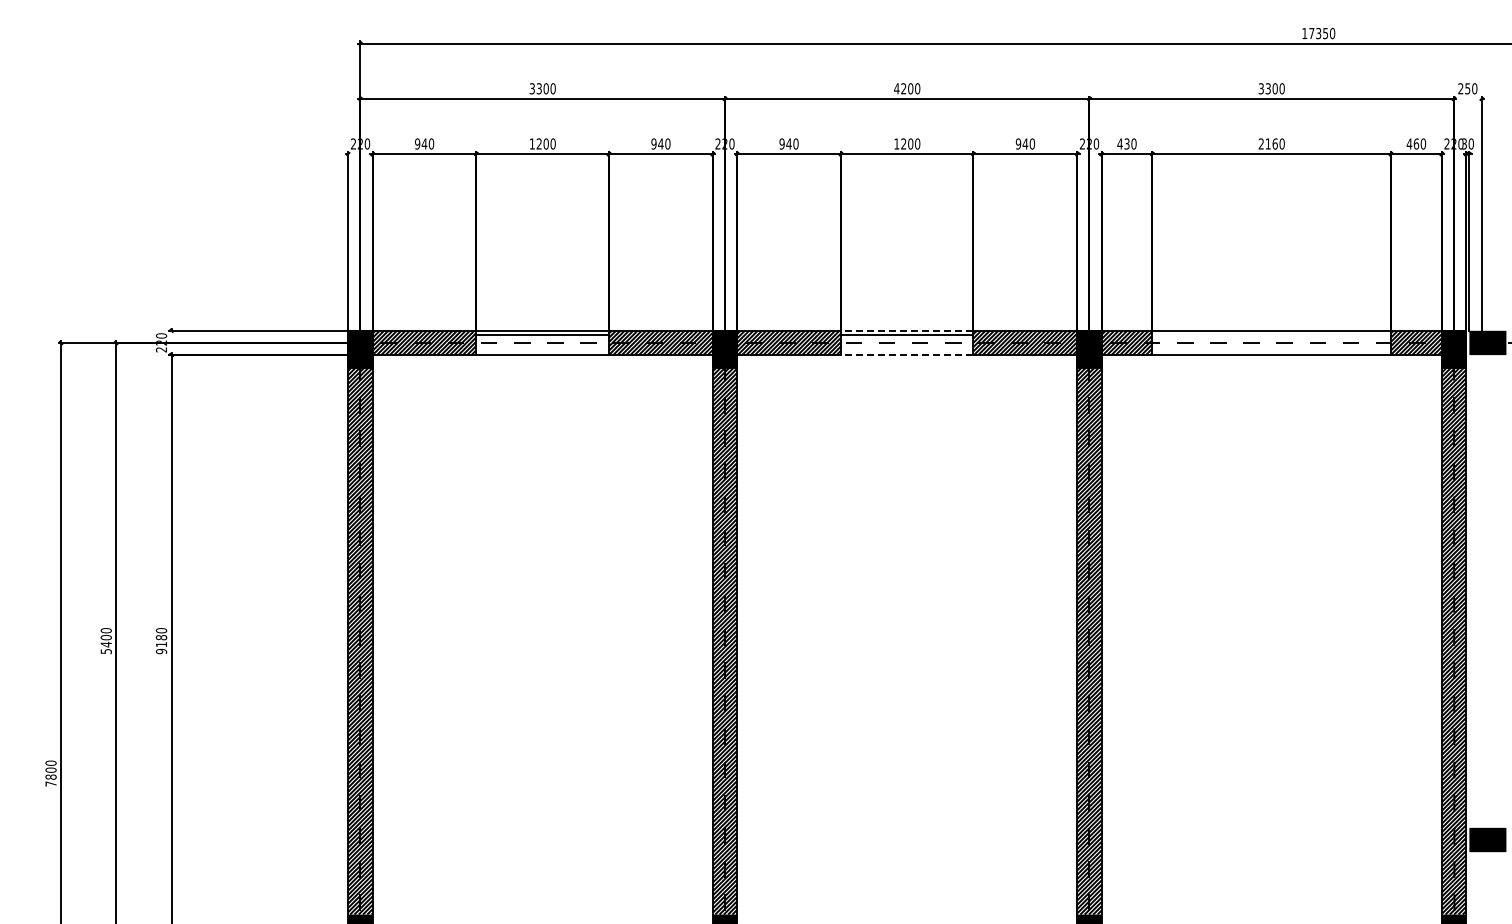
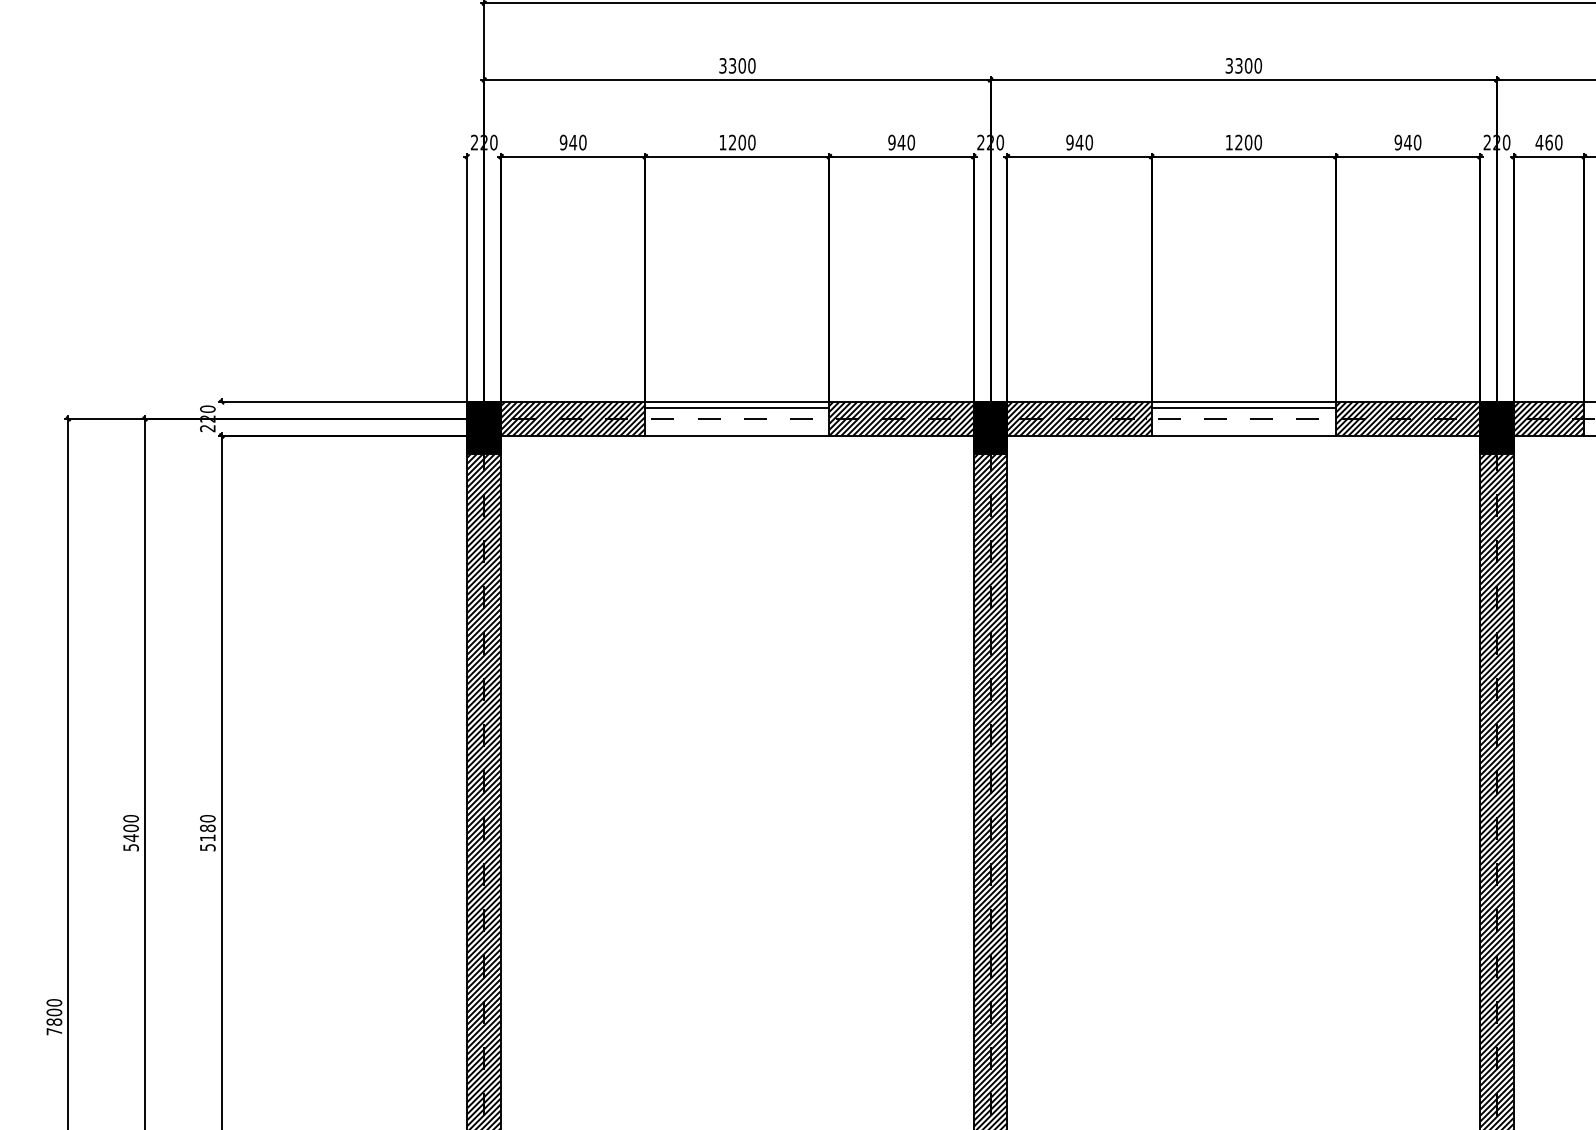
text: (900, 88) -> (1234, 65), 4200 -> 3300
text: (1126, 143) -> (1548, 141), 430 -> 460
line: (906, 330) -> (1242, 401), dashed -> solid
line: (906, 355) -> (1242, 436), dashed -> solid
text: (160, 651) -> (206, 847), 9180 -> 5180

